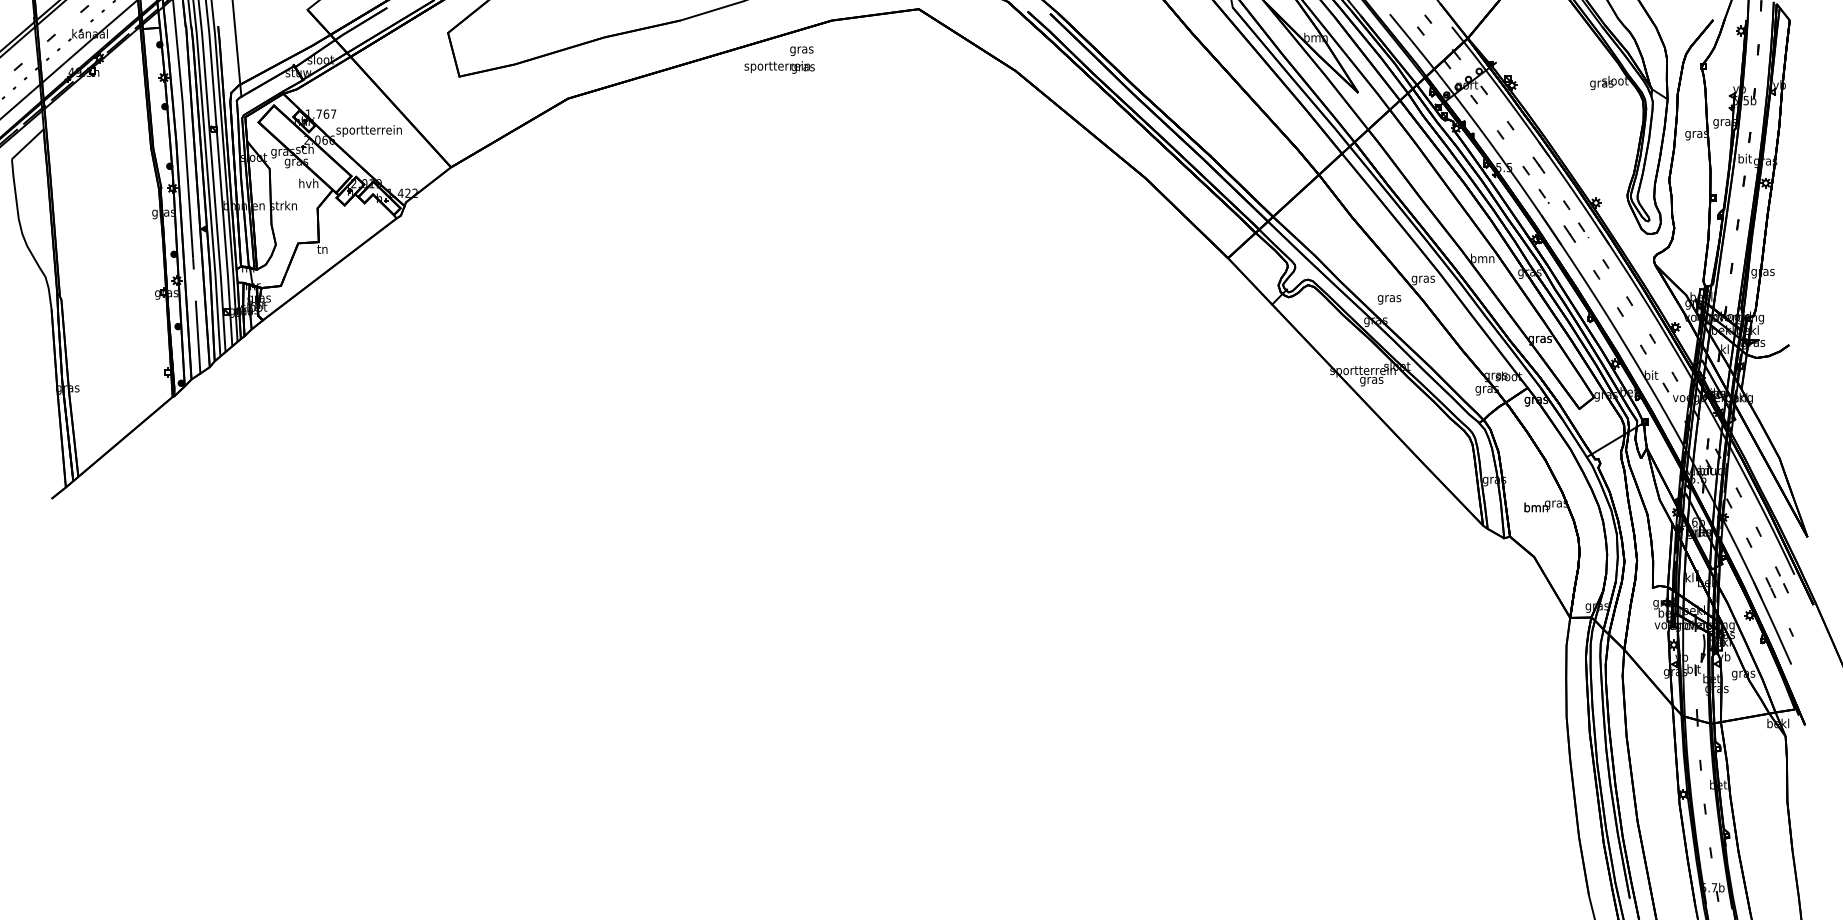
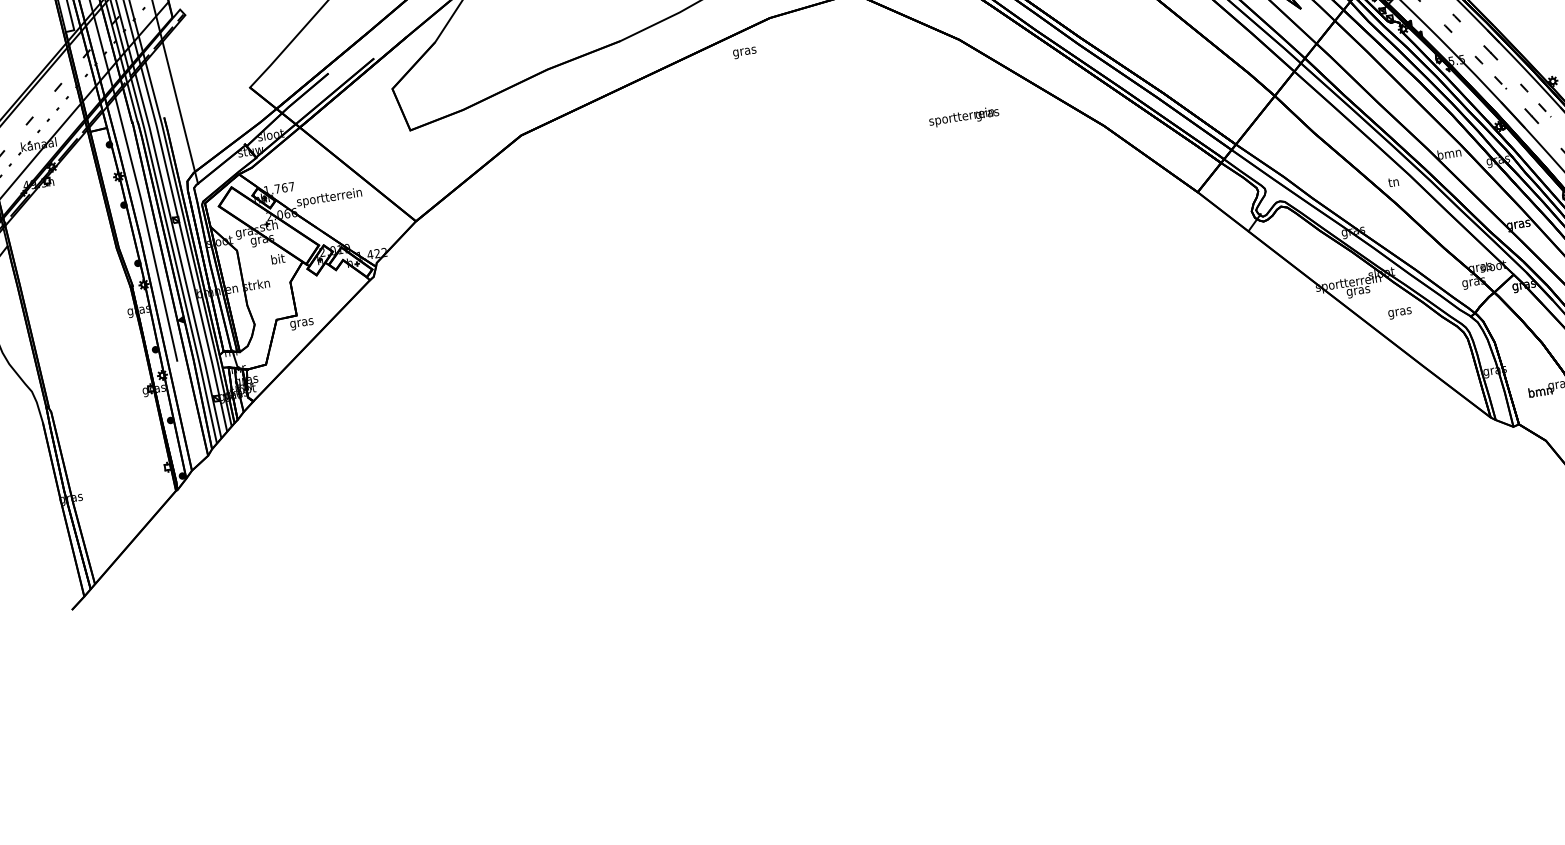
text: (779, 67) -> (963, 117), moved
text: (308, 183) -> (277, 259), hvh -> bit
text: (322, 250) -> (301, 323), tn -> gras
text: (1423, 279) -> (1394, 183), gras -> tn
text: (1389, 299) -> (1400, 313), moved
line: (197, 337) -> (191, 428), removed

